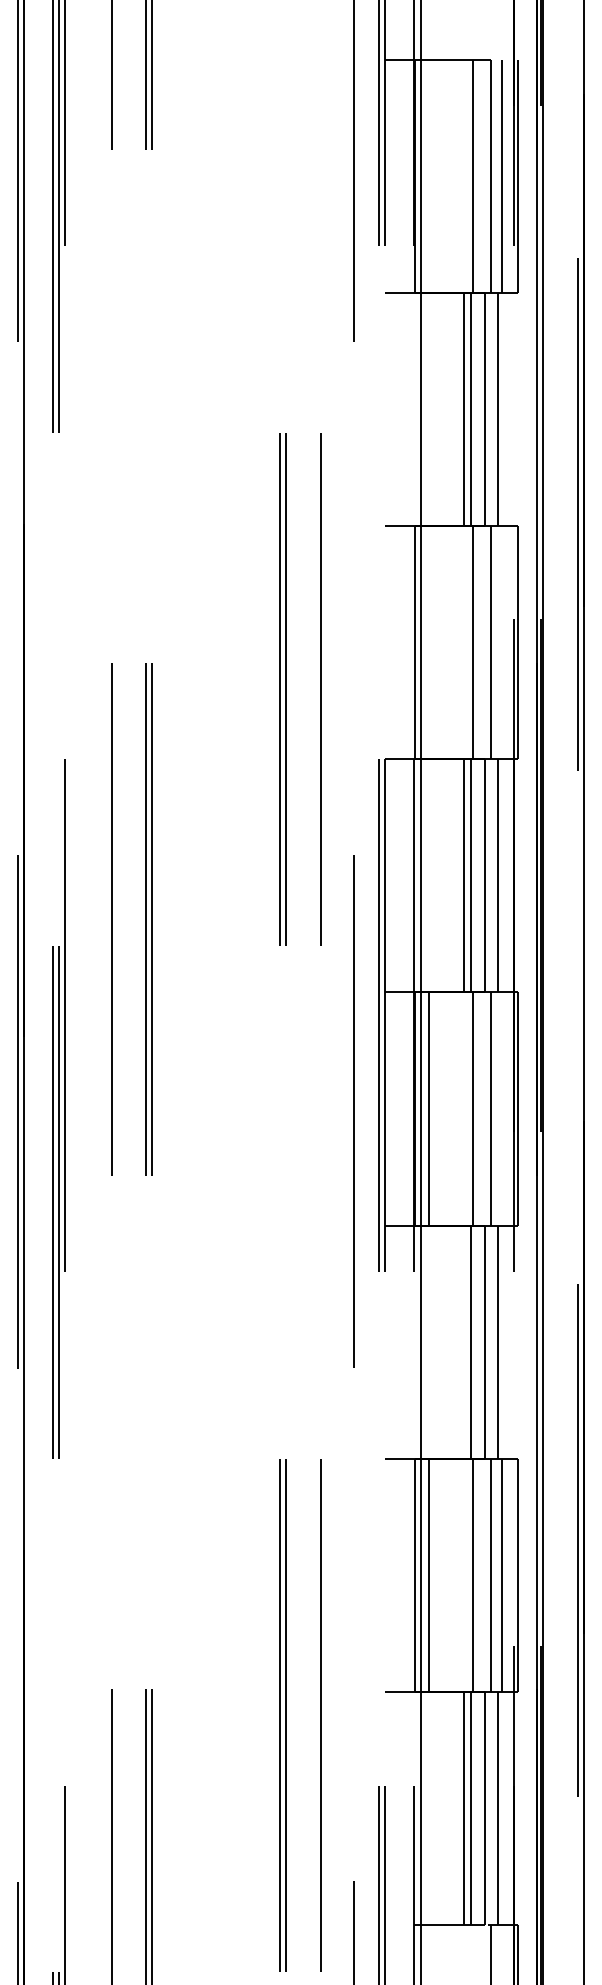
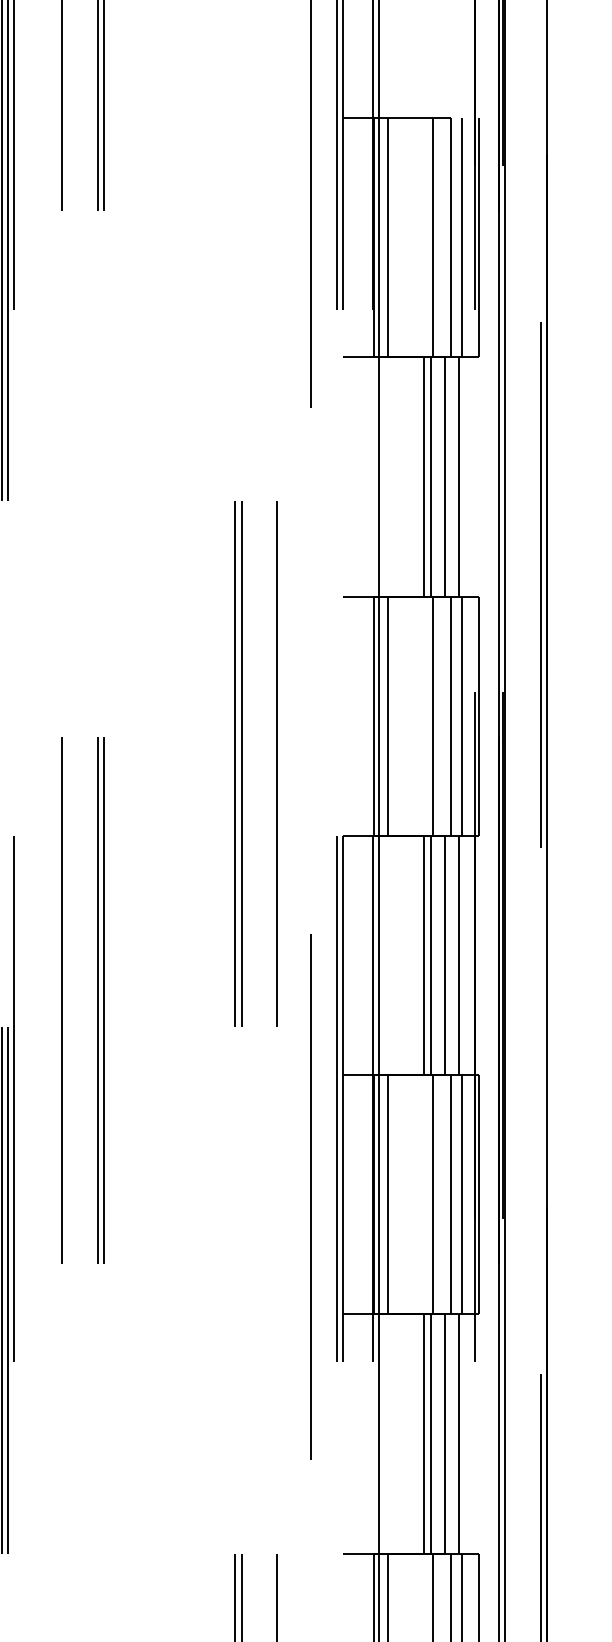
line: (429, 175) -> (388, 237), added
line: (429, 642) -> (388, 716), added
line: (501, 642) -> (462, 716), added
line: (501, 1108) -> (462, 1194), added
line: (463, 1341) -> (423, 1433), added

